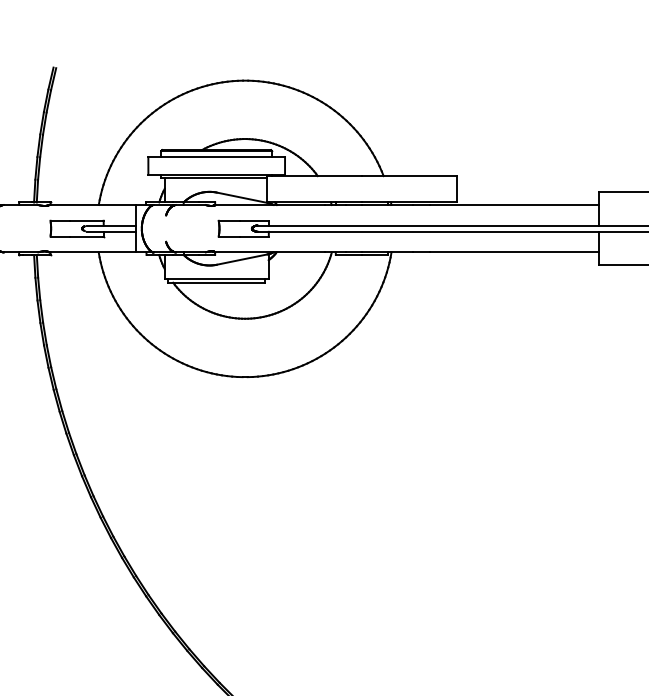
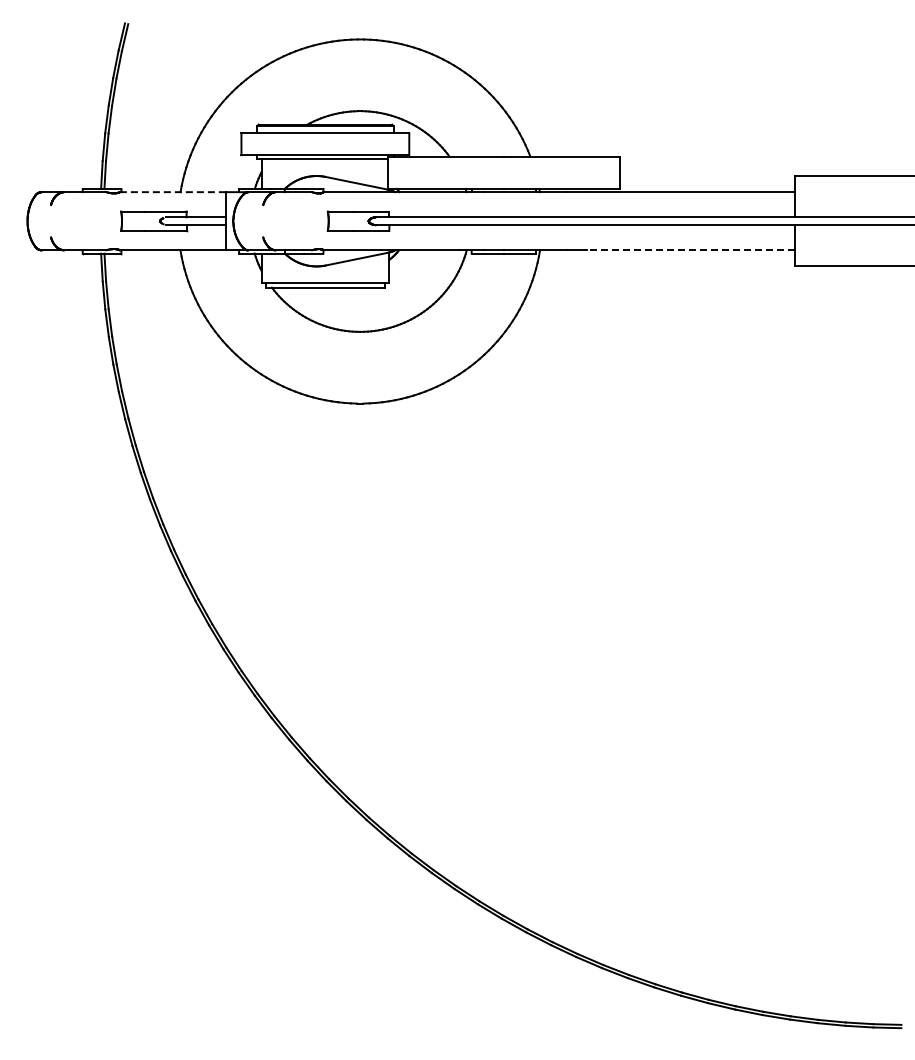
line: (93, 205) -> (173, 192), solid -> dashed
line: (514, 252) -> (690, 250), solid -> dashed

